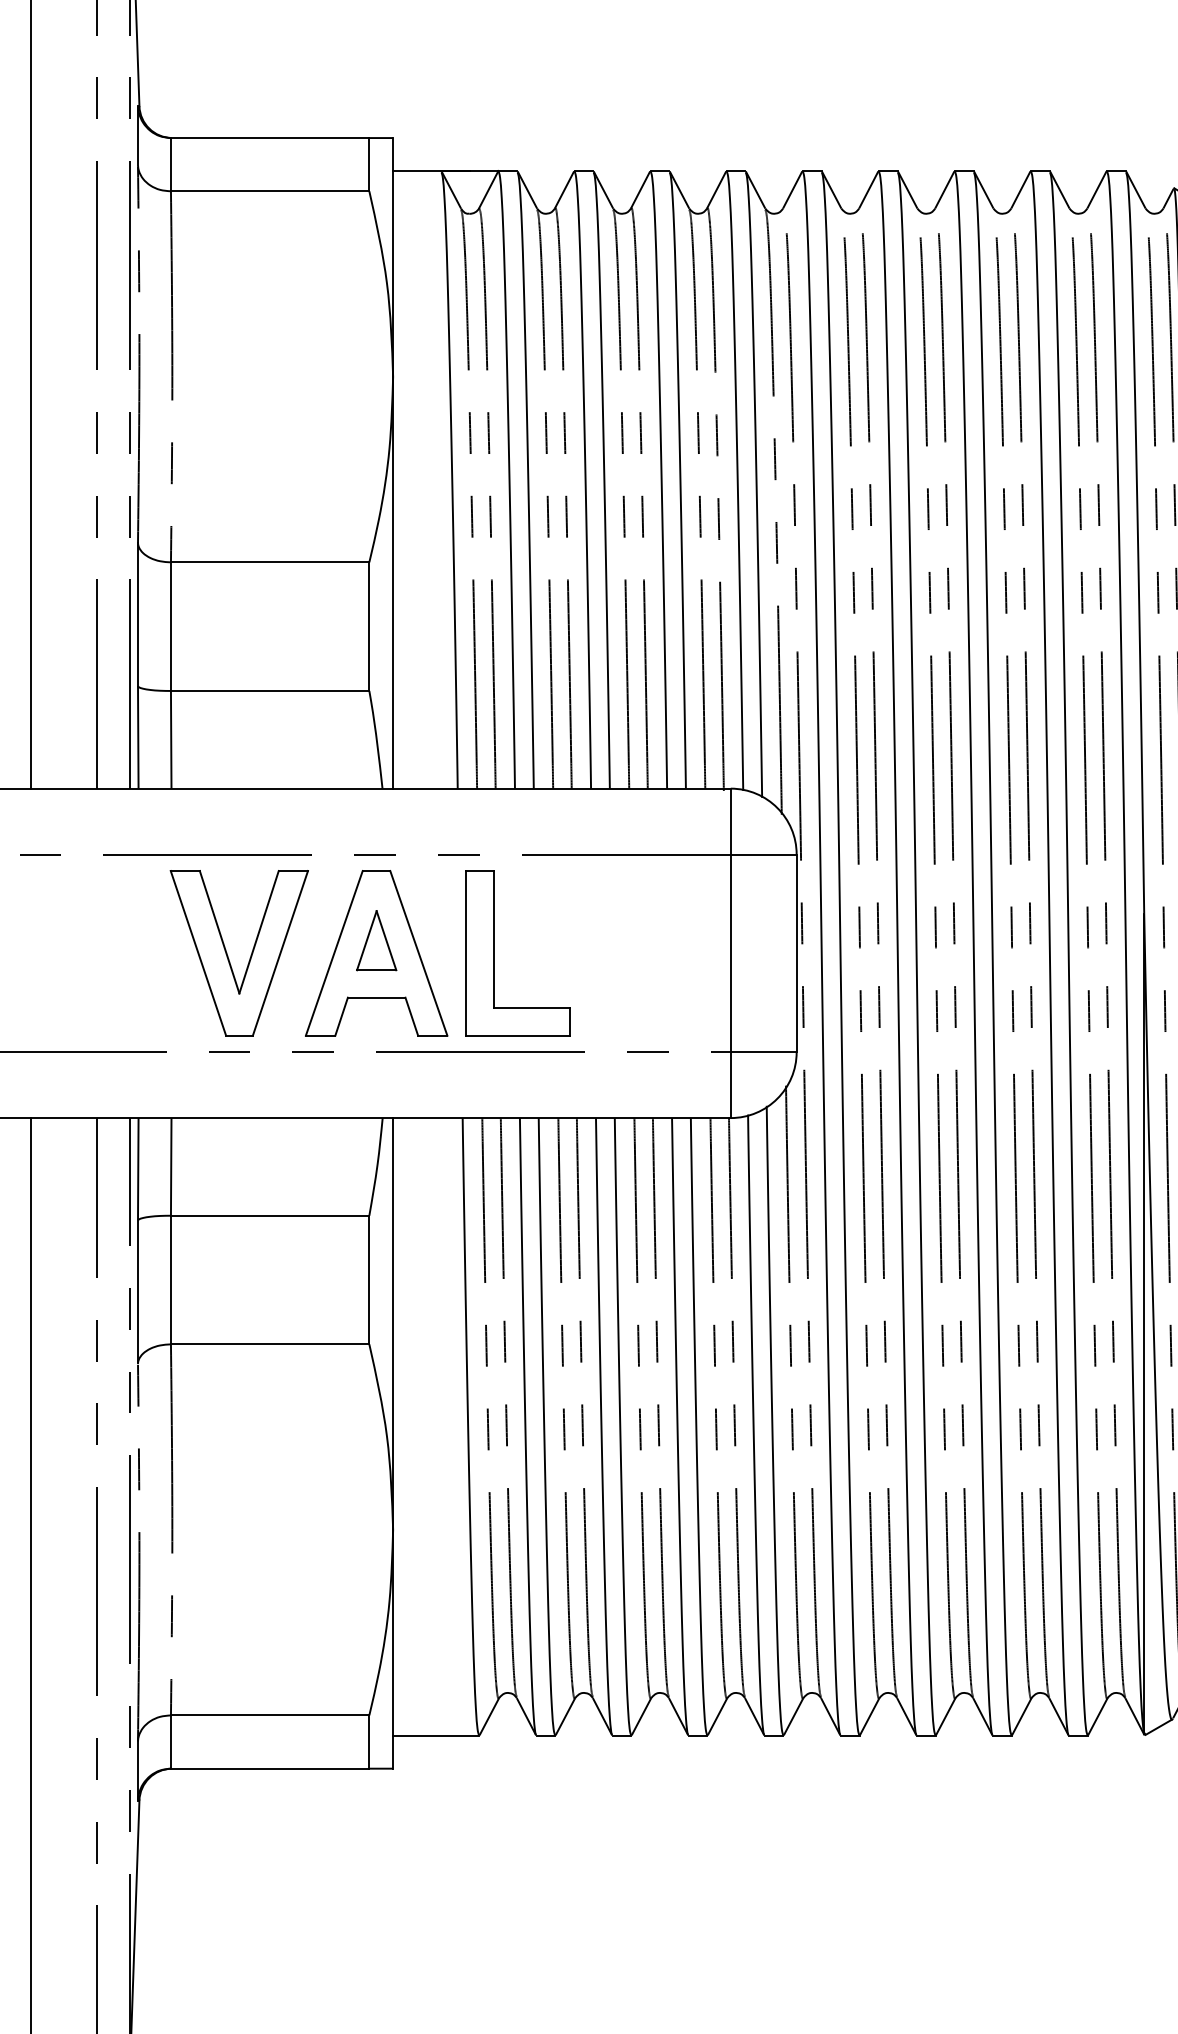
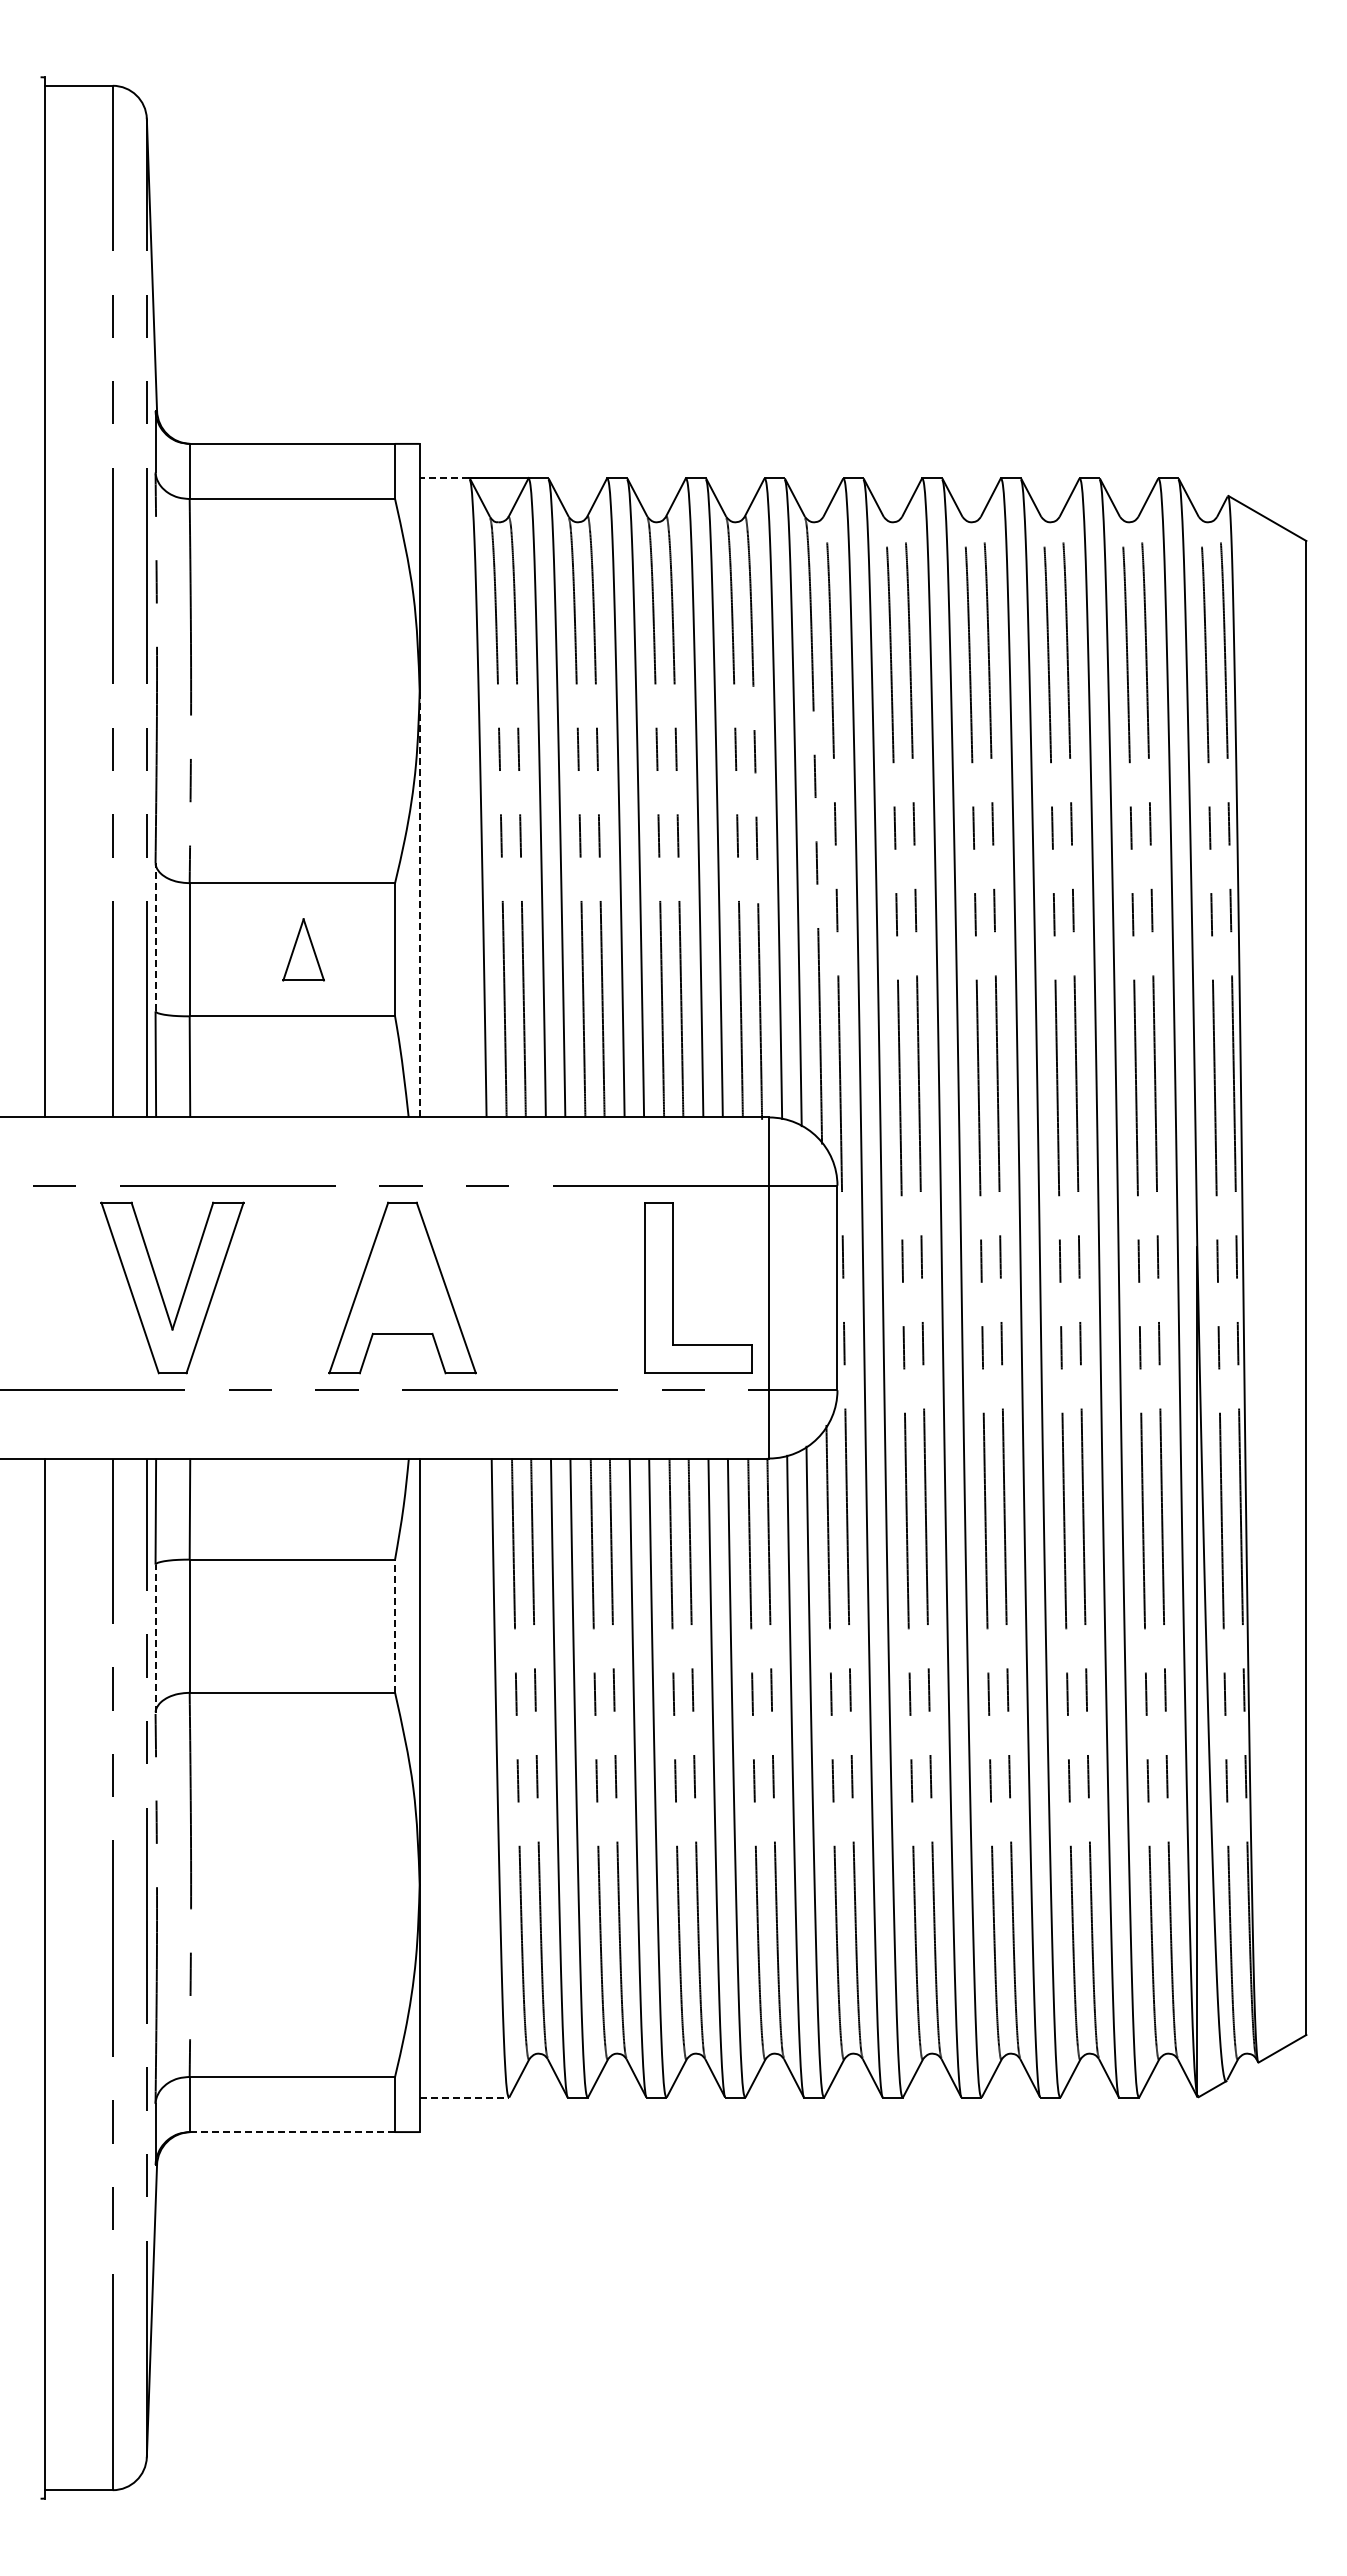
line: (417, 171) -> (444, 478), solid -> dashed
line: (392, 581) -> (419, 903), solid -> dashed
line: (137, 613) -> (155, 936), solid -> dashed
part: (376, 940) -> (303, 949), moved
part: (494, 952) -> (673, 1287), moved
part: (228, 956) -> (161, 1291), moved
line: (369, 1280) -> (395, 1626), solid -> dashed
line: (137, 1291) -> (155, 1638), solid -> dashed
line: (436, 1735) -> (464, 2097), solid -> dashed
line: (270, 1769) -> (292, 2132), solid -> dashed

